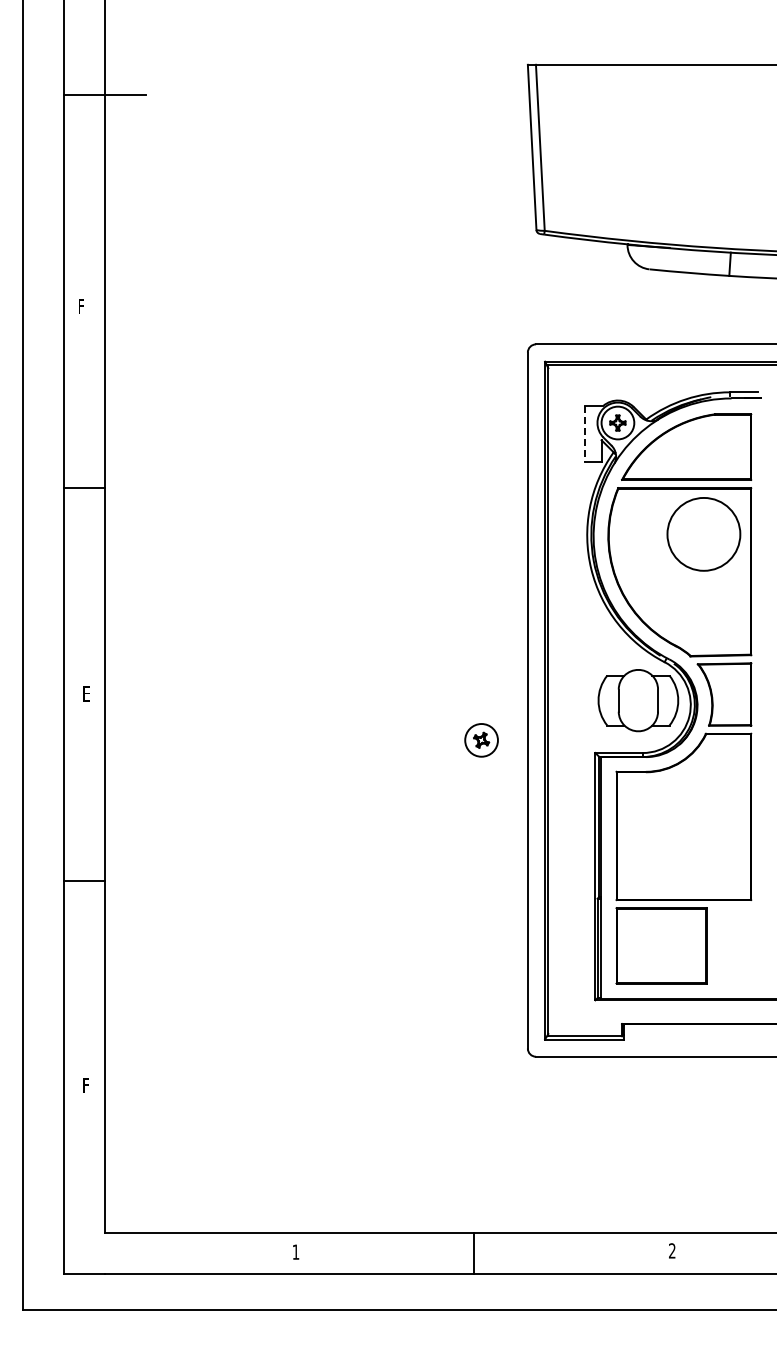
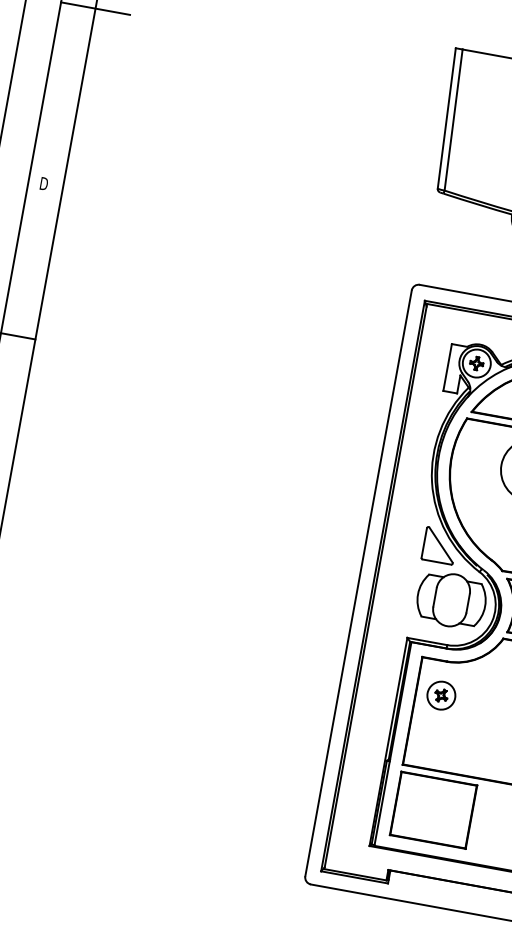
text: (82, 306) -> (43, 183), F -> D
line: (585, 433) -> (447, 367), dashed -> solid
part: (613, 640) -> (439, 545), added
part: (481, 740) -> (441, 695), moved

